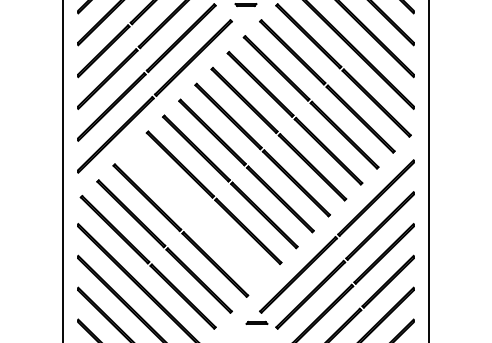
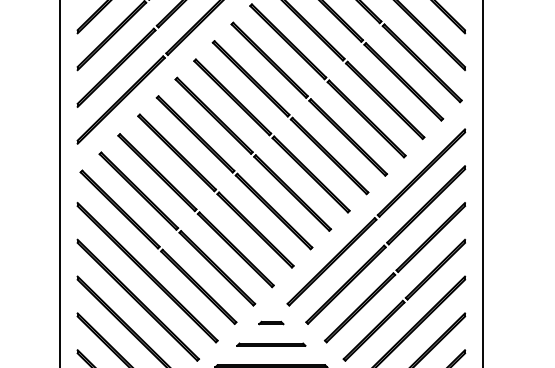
part: (197, 213) -> (215, 190), added
line: (256, 322) -> (270, 322), moved

